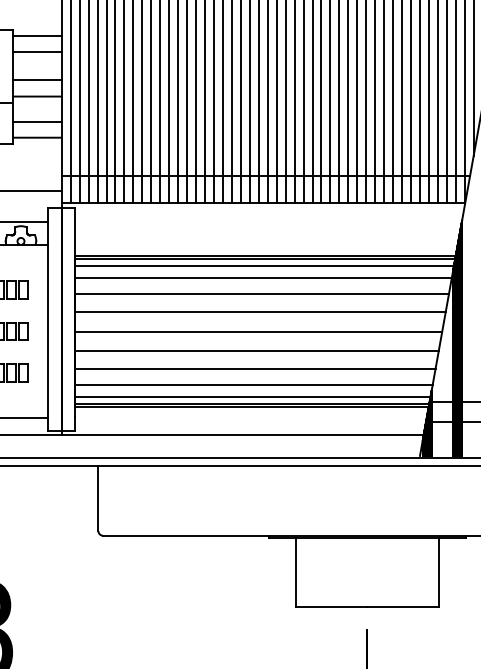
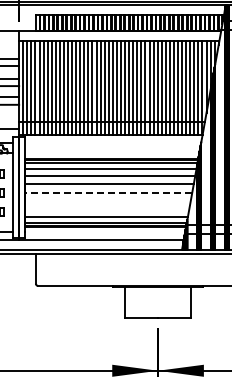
line: (258, 330) -> (108, 192), solid -> dashed
line: (255, 350) -> (107, 201), removed
line: (255, 370) -> (107, 210), removed

